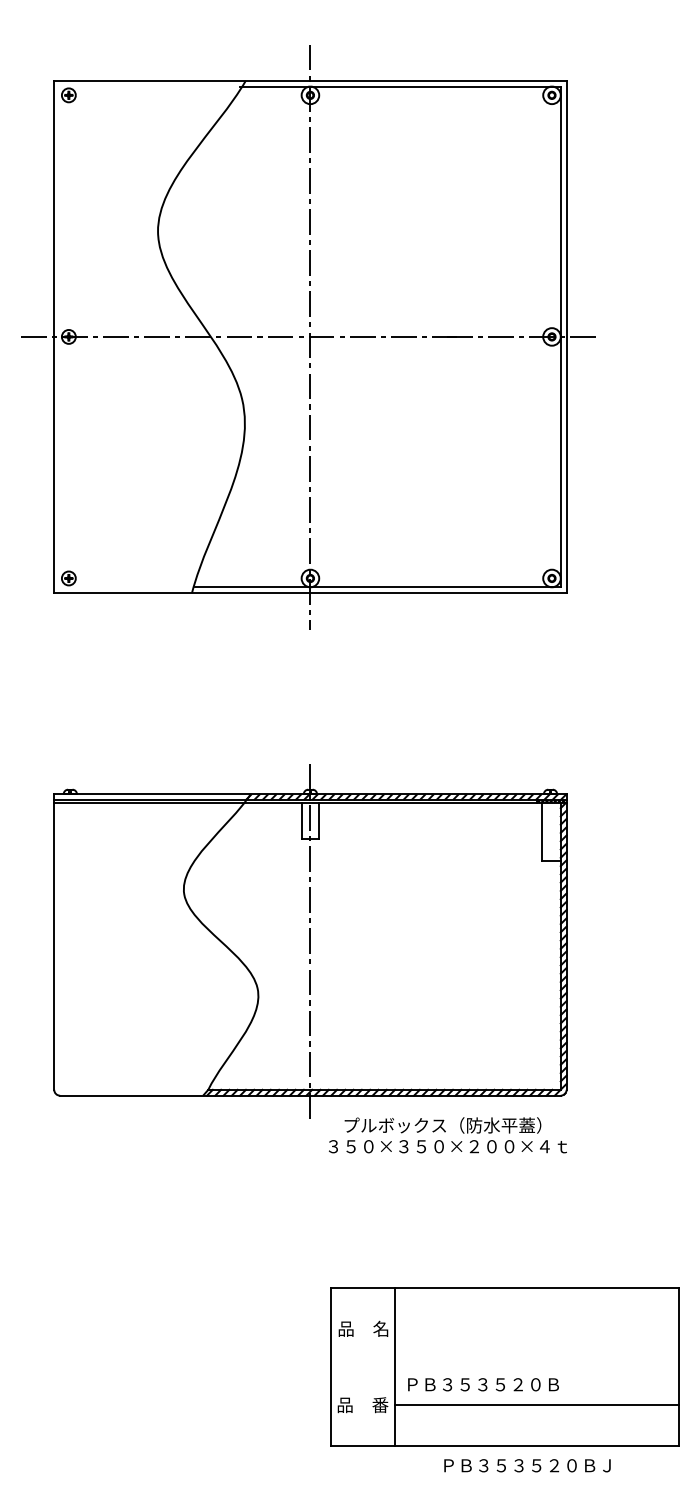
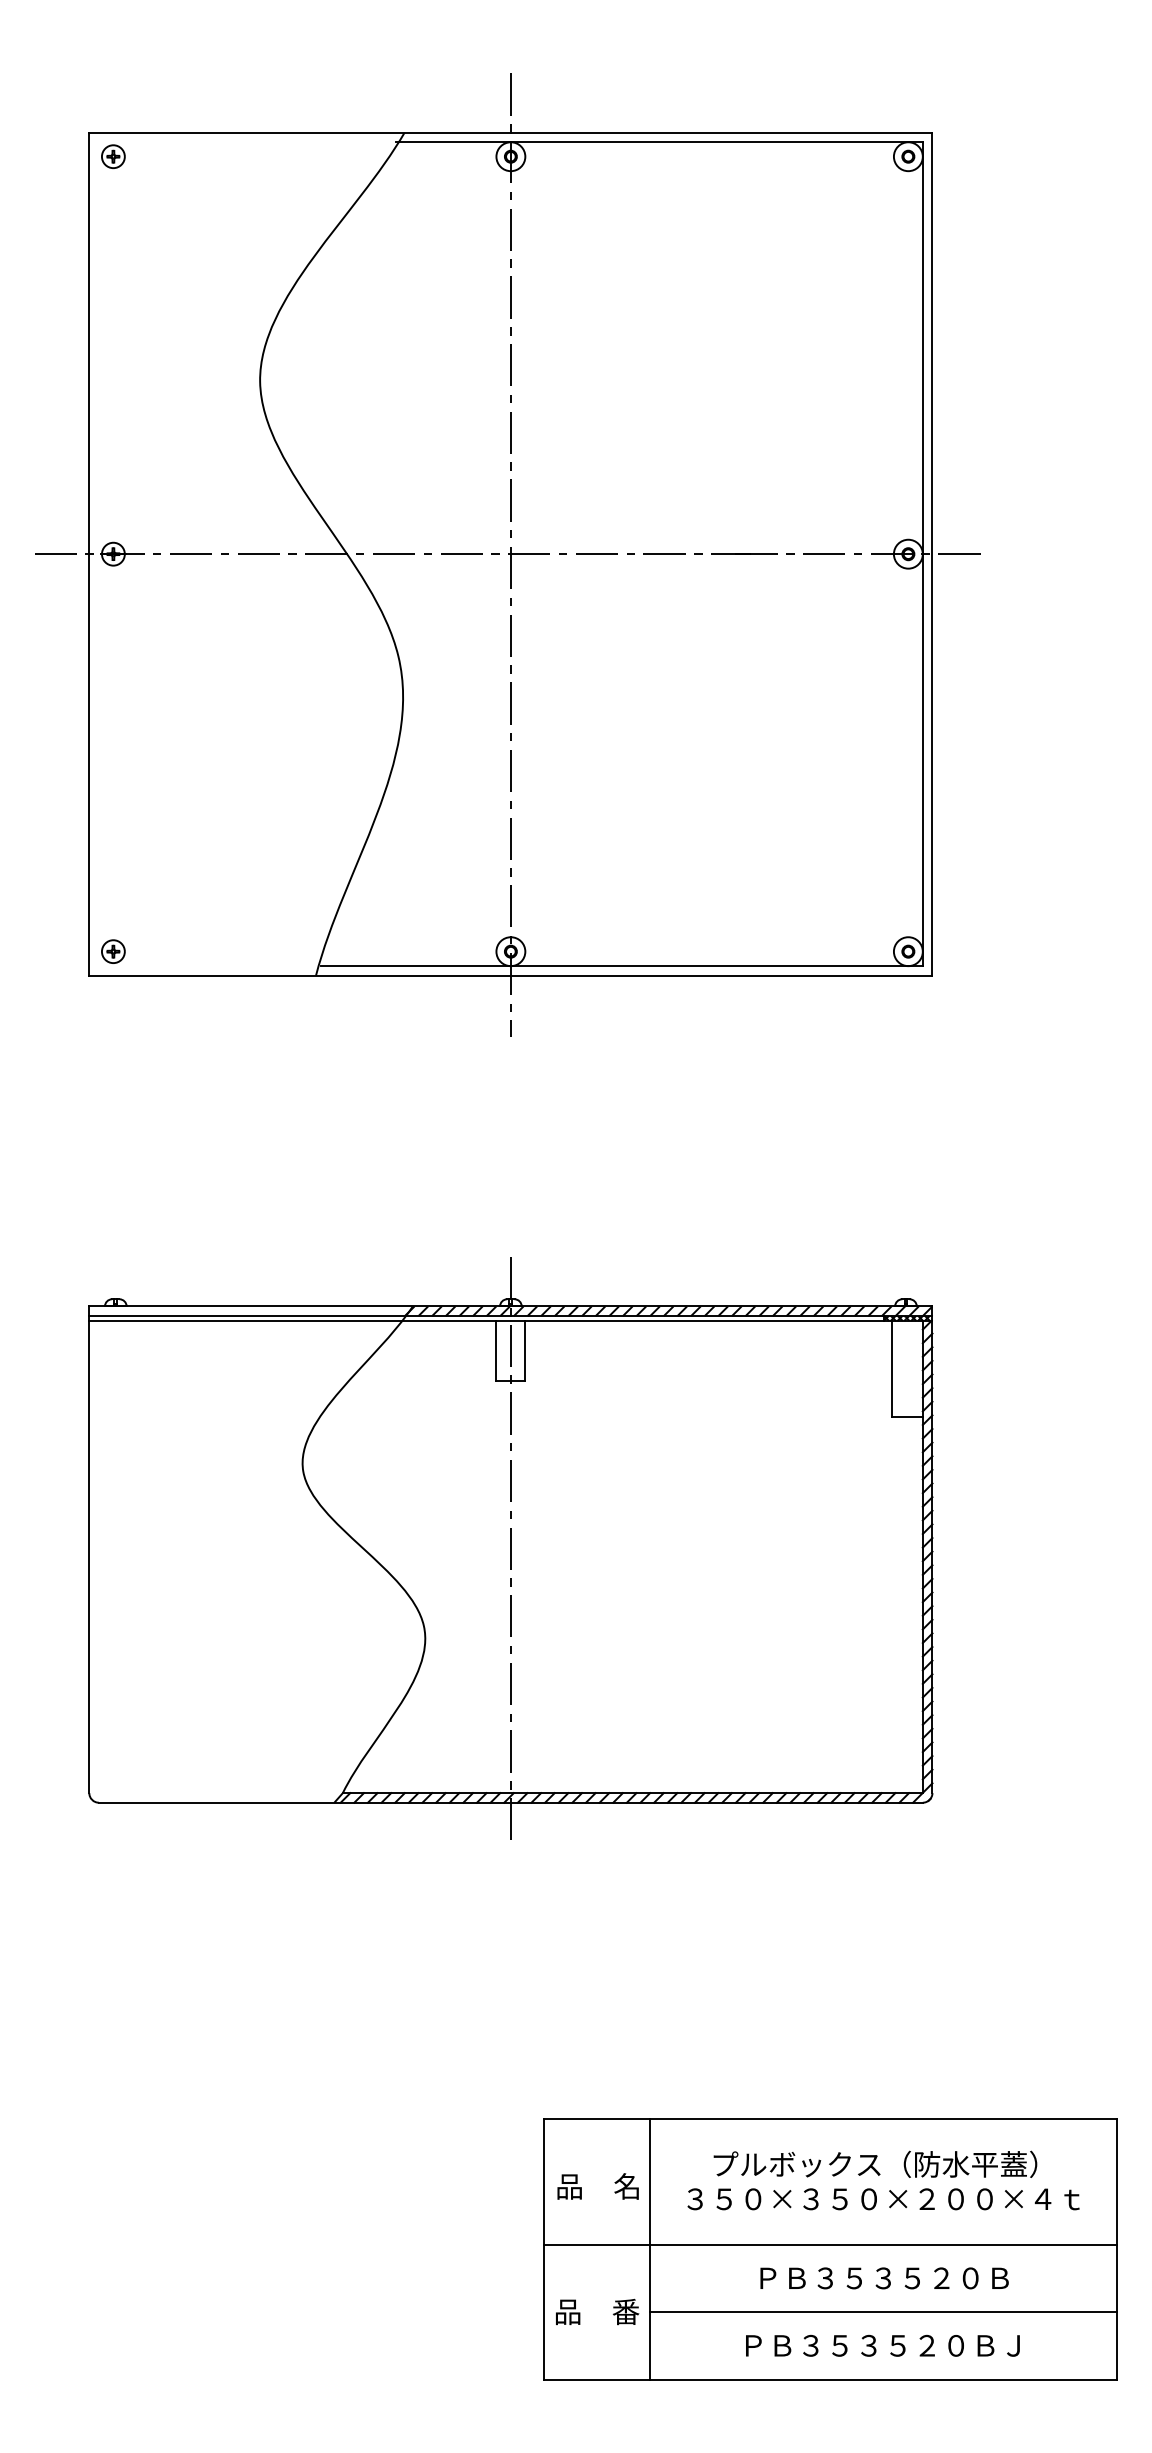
text: (447, 1135) -> (882, 2180), moved
line: (504, 1364) -> (830, 2245), added
text: (483, 1384) -> (884, 2277), moved
text: (527, 1465) -> (882, 2345), moved

